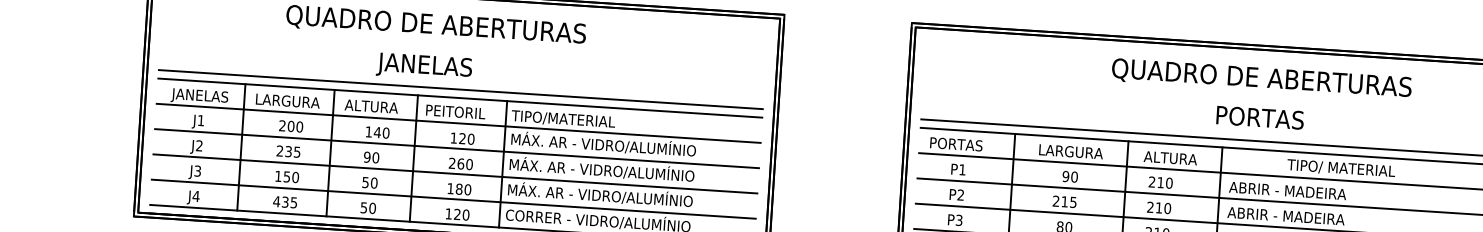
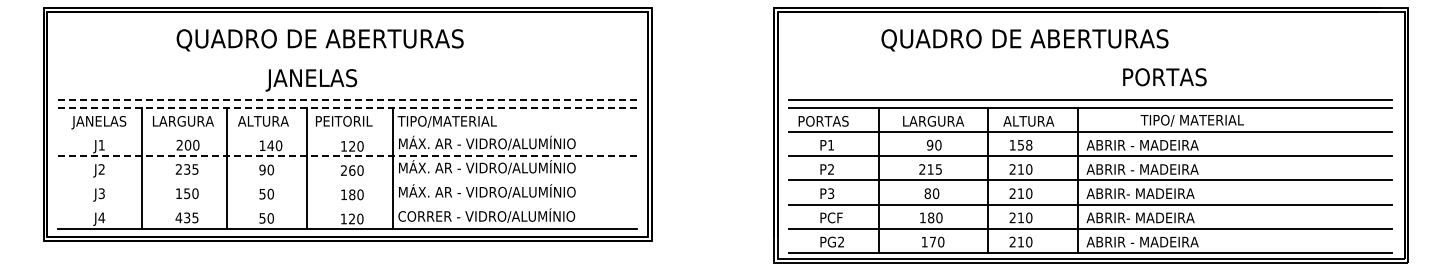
text: (1261, 79) -> (1024, 40), moved
line: (461, 89) -> (348, 99), solid -> dashed
line: (461, 97) -> (348, 107), solid -> dashed
text: (1259, 118) -> (1164, 77), moved
line: (458, 122) -> (347, 131), removed
line: (457, 149) -> (348, 156), solid -> dashed
line: (455, 174) -> (347, 180), removed
text: (1160, 181) -> (1020, 144), 210 -> 158
line: (453, 199) -> (347, 204), removed

